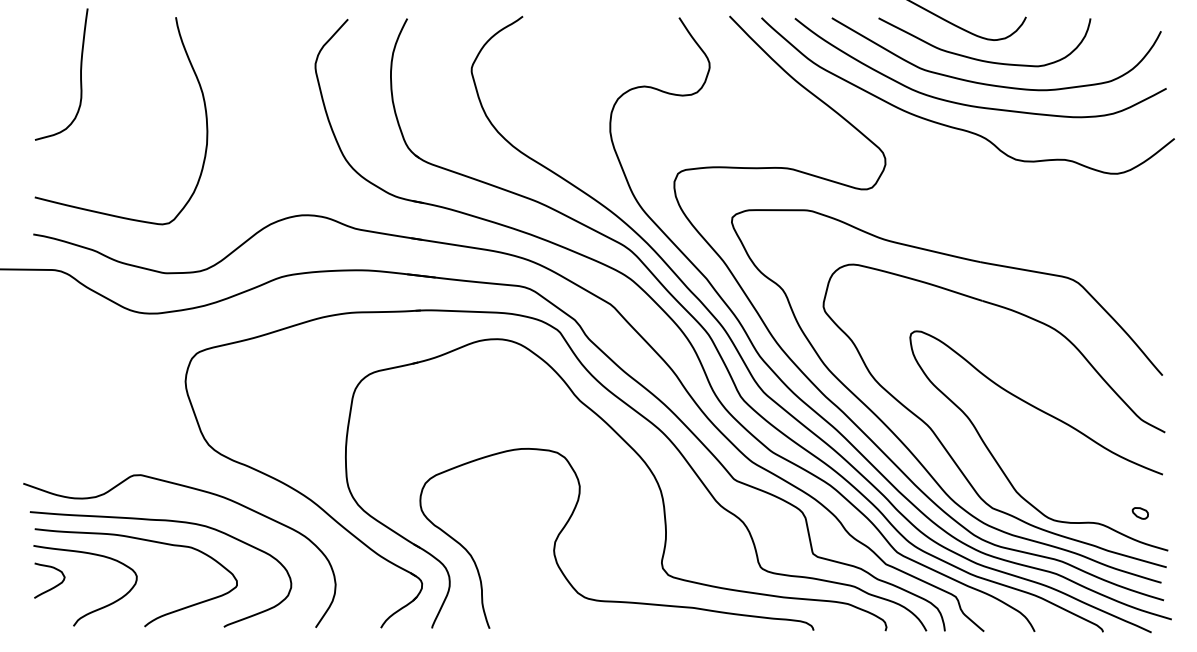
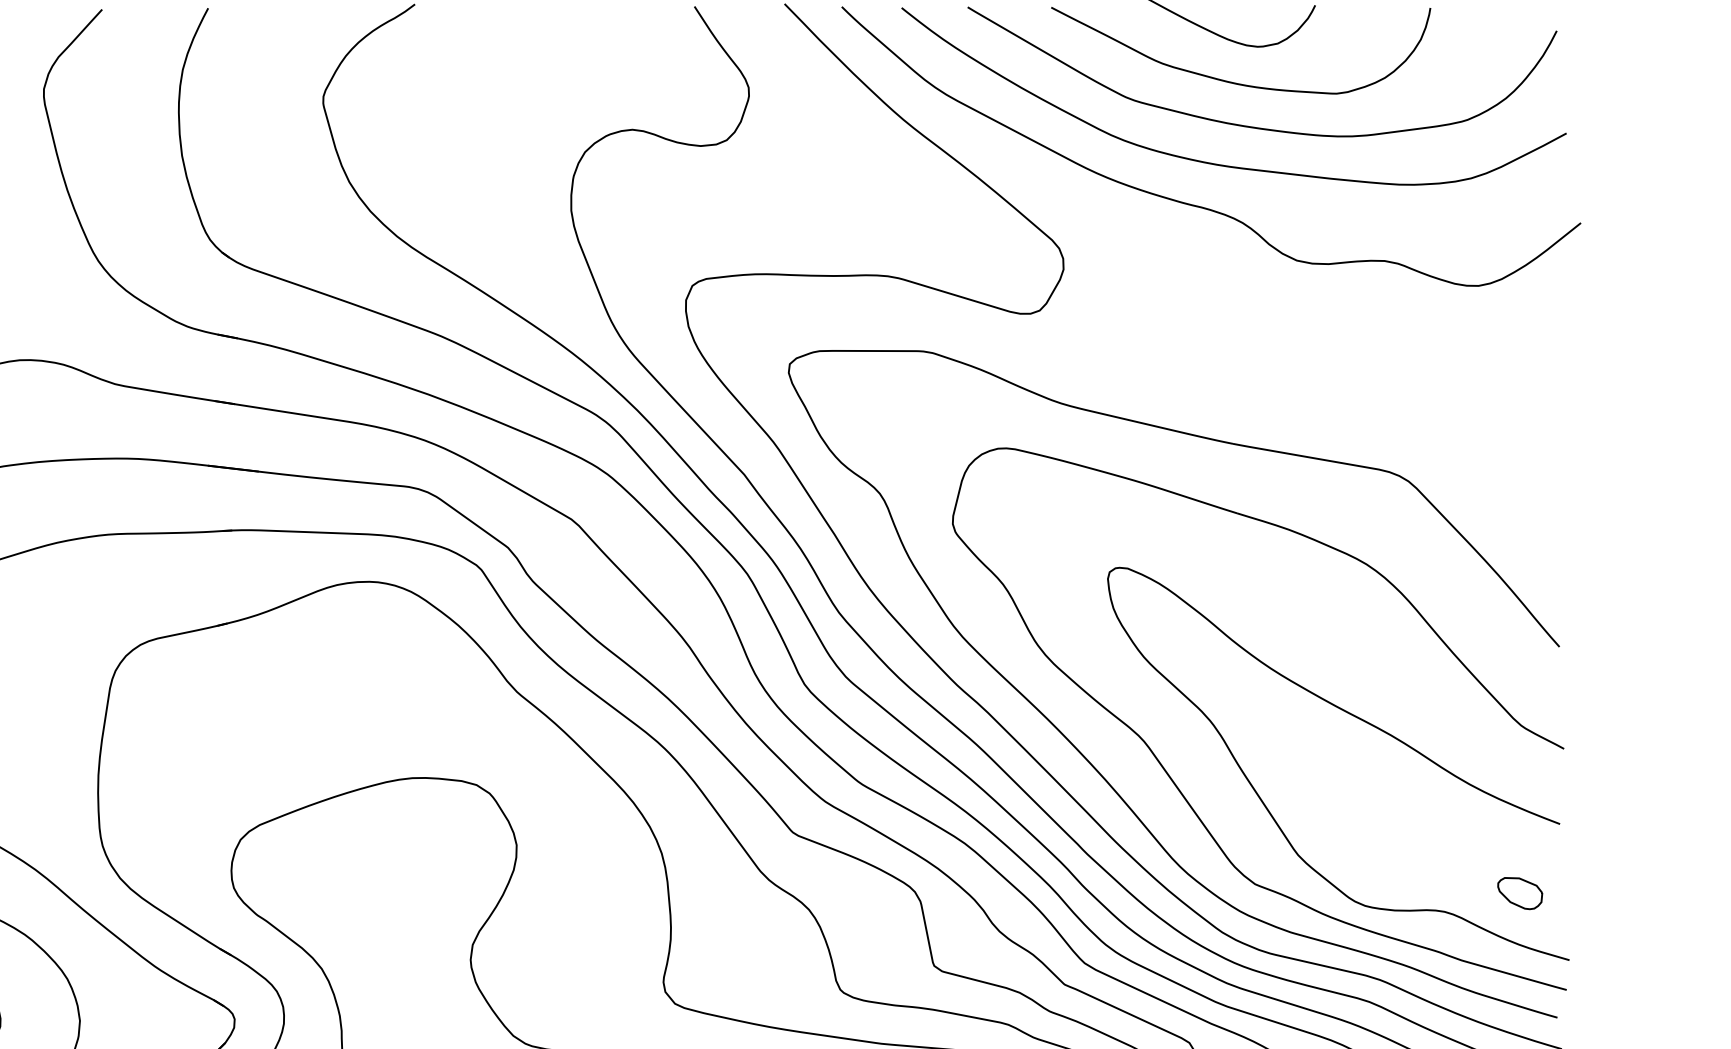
part: (1139, 513) -> (1518, 893), size x1.6

